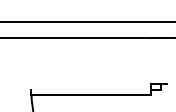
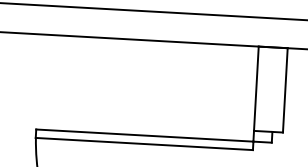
line: (151, 60) -> (257, 87), added
line: (167, 60) -> (286, 89), added
line: (91, 90) -> (145, 136), added

